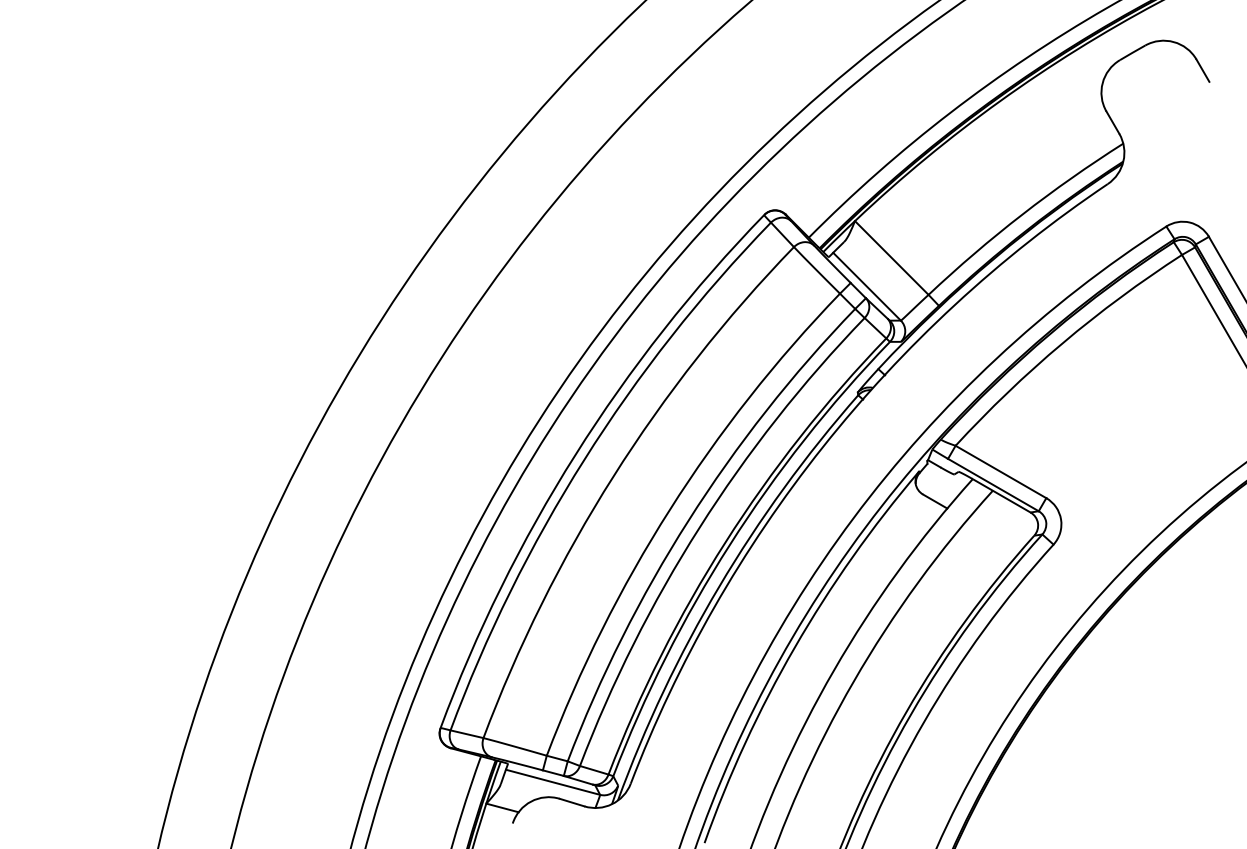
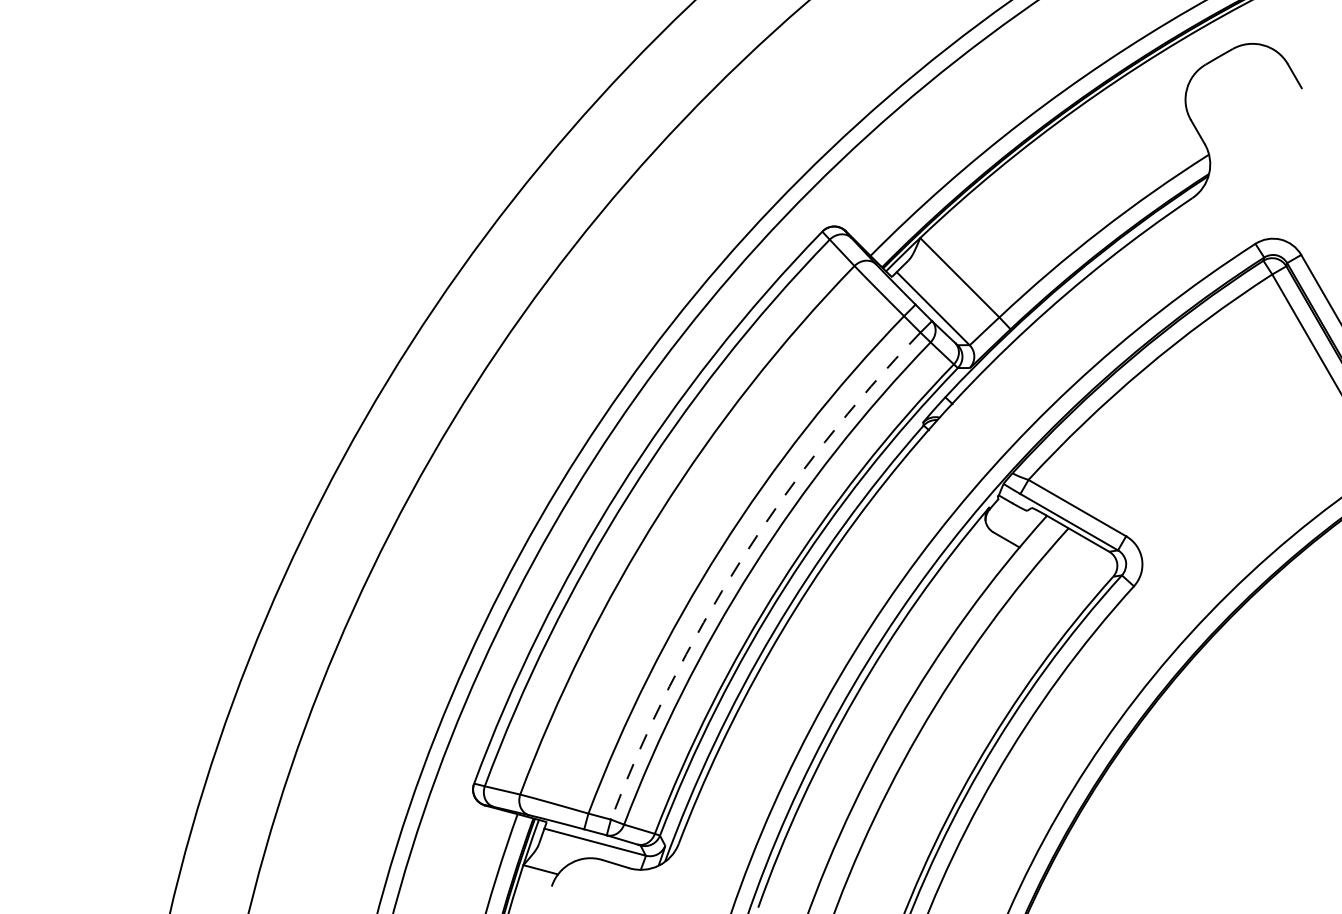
arc: (688, 520) -> (741, 560), solid -> dashed

